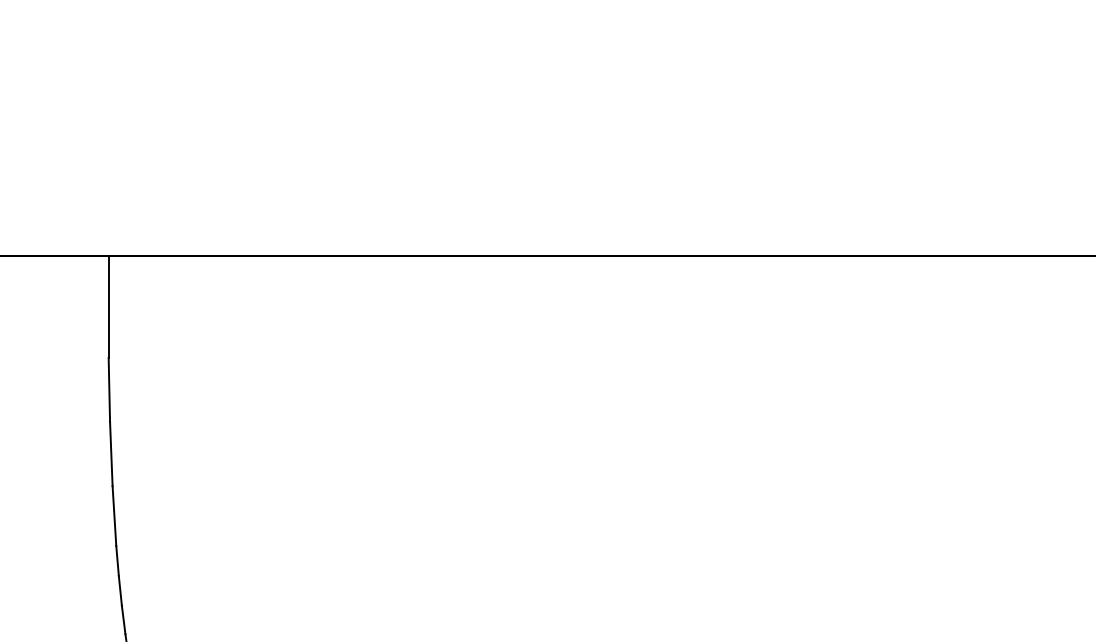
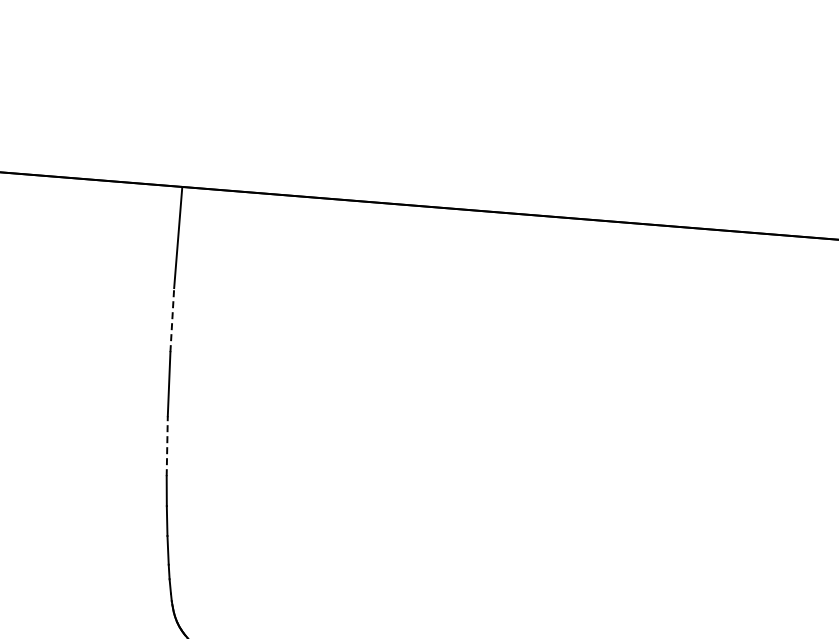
line: (109, 389) -> (172, 319), solid -> dashed
line: (114, 516) -> (167, 446), solid -> dashed

